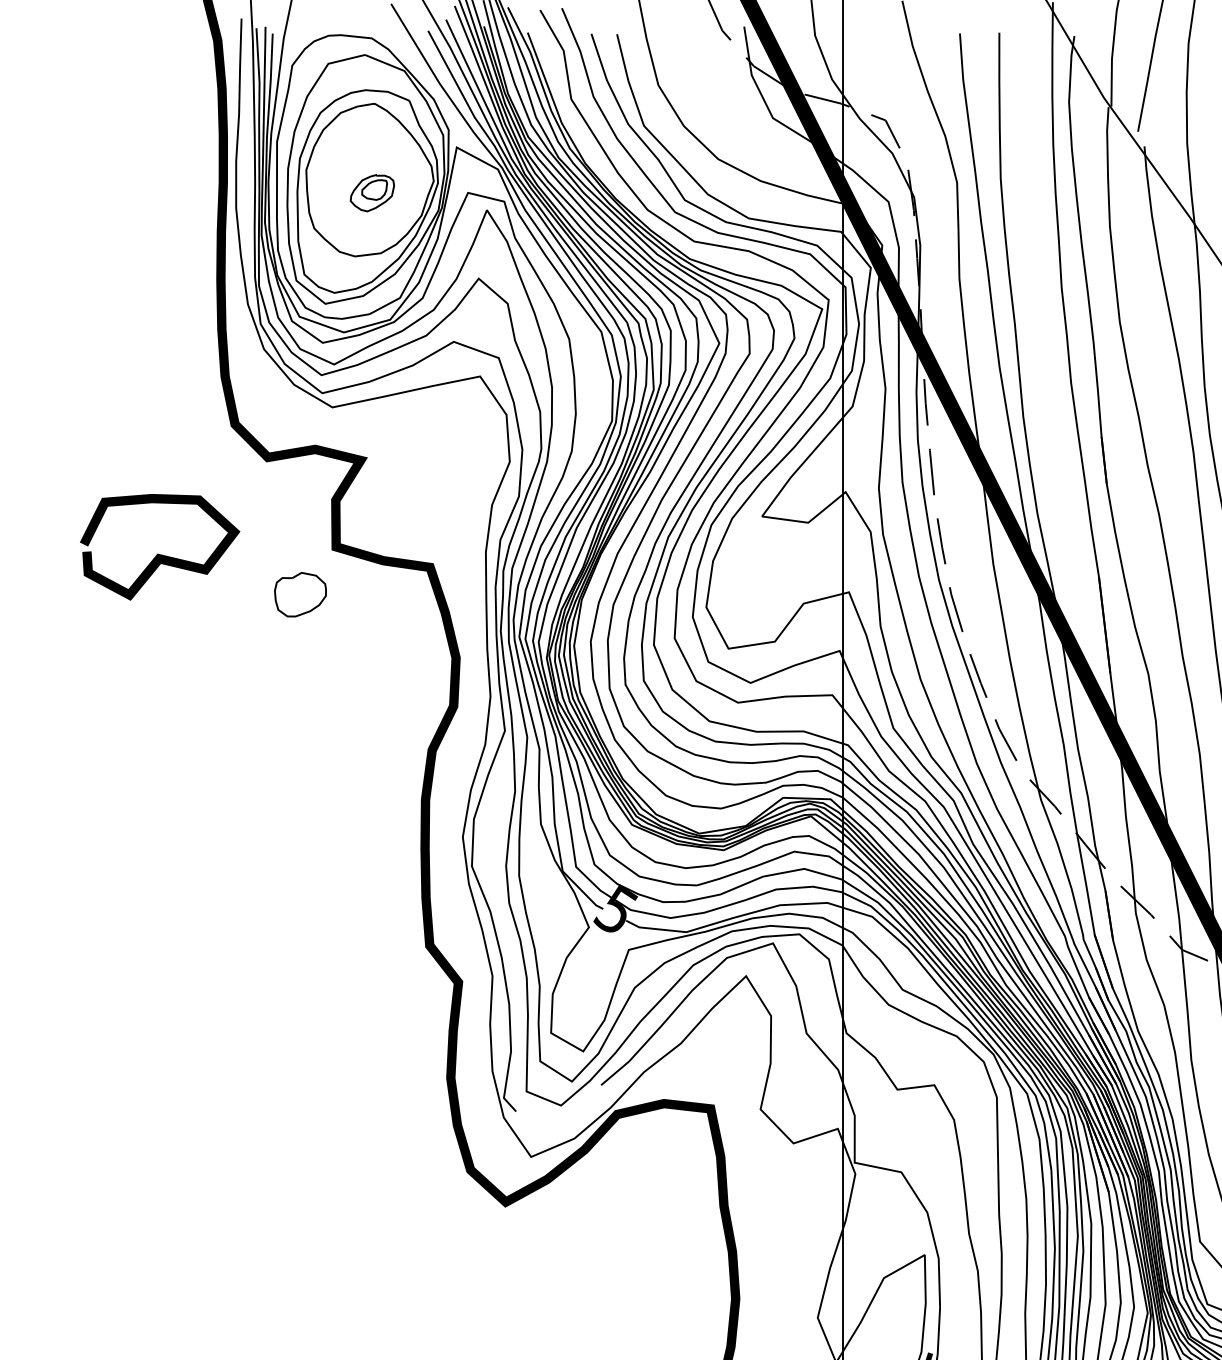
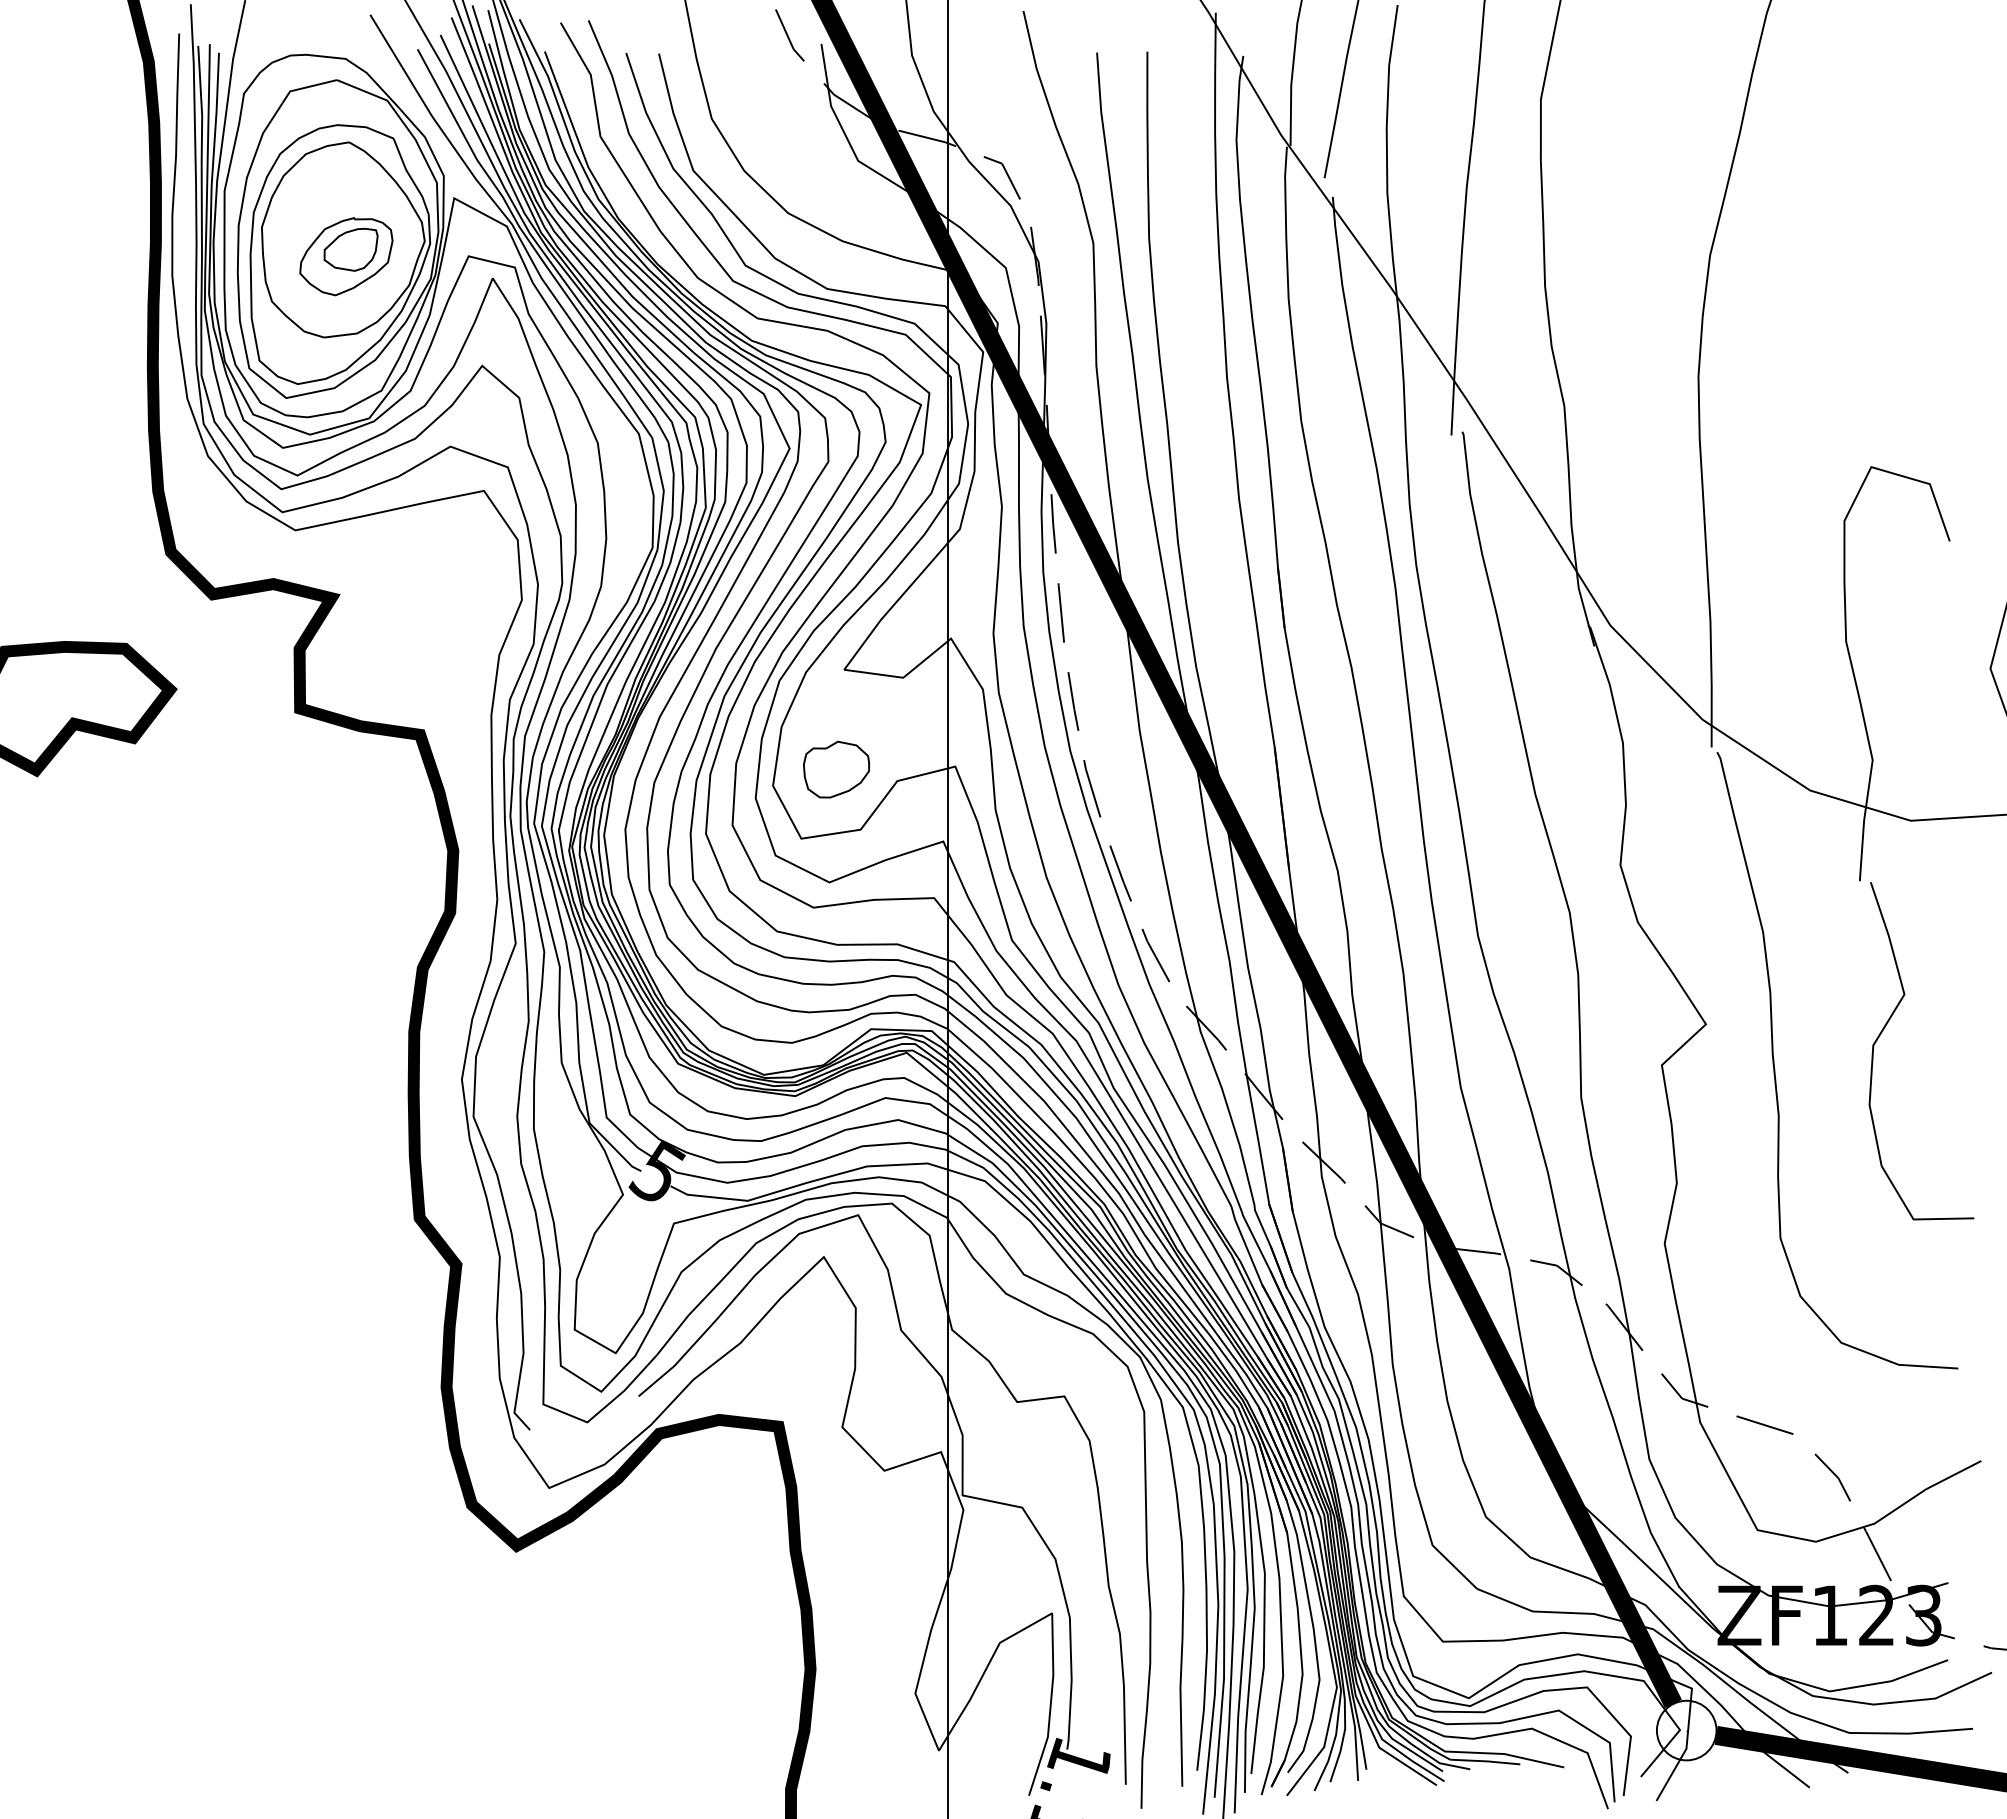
part: (372, 193) -> (346, 256), size x1.67
part: (300, 594) -> (836, 769), moved

